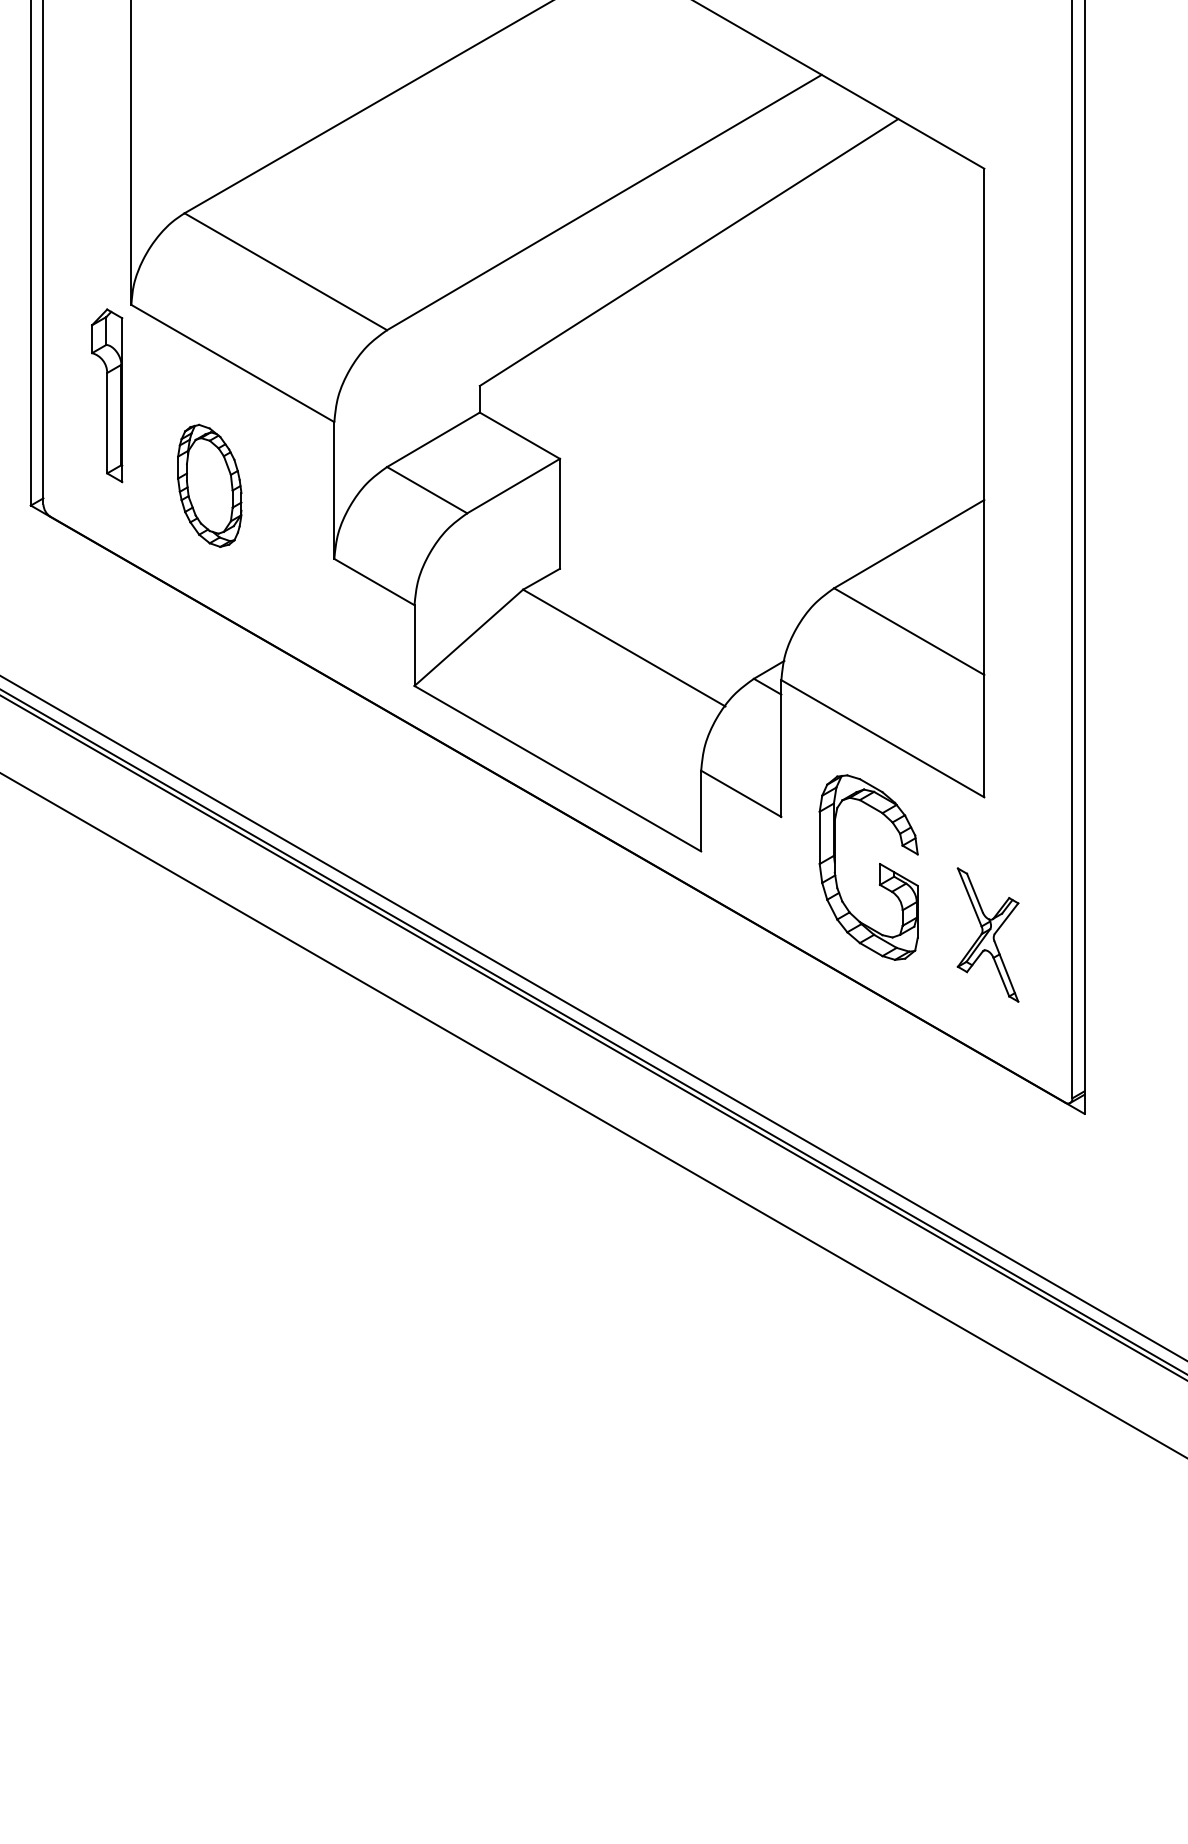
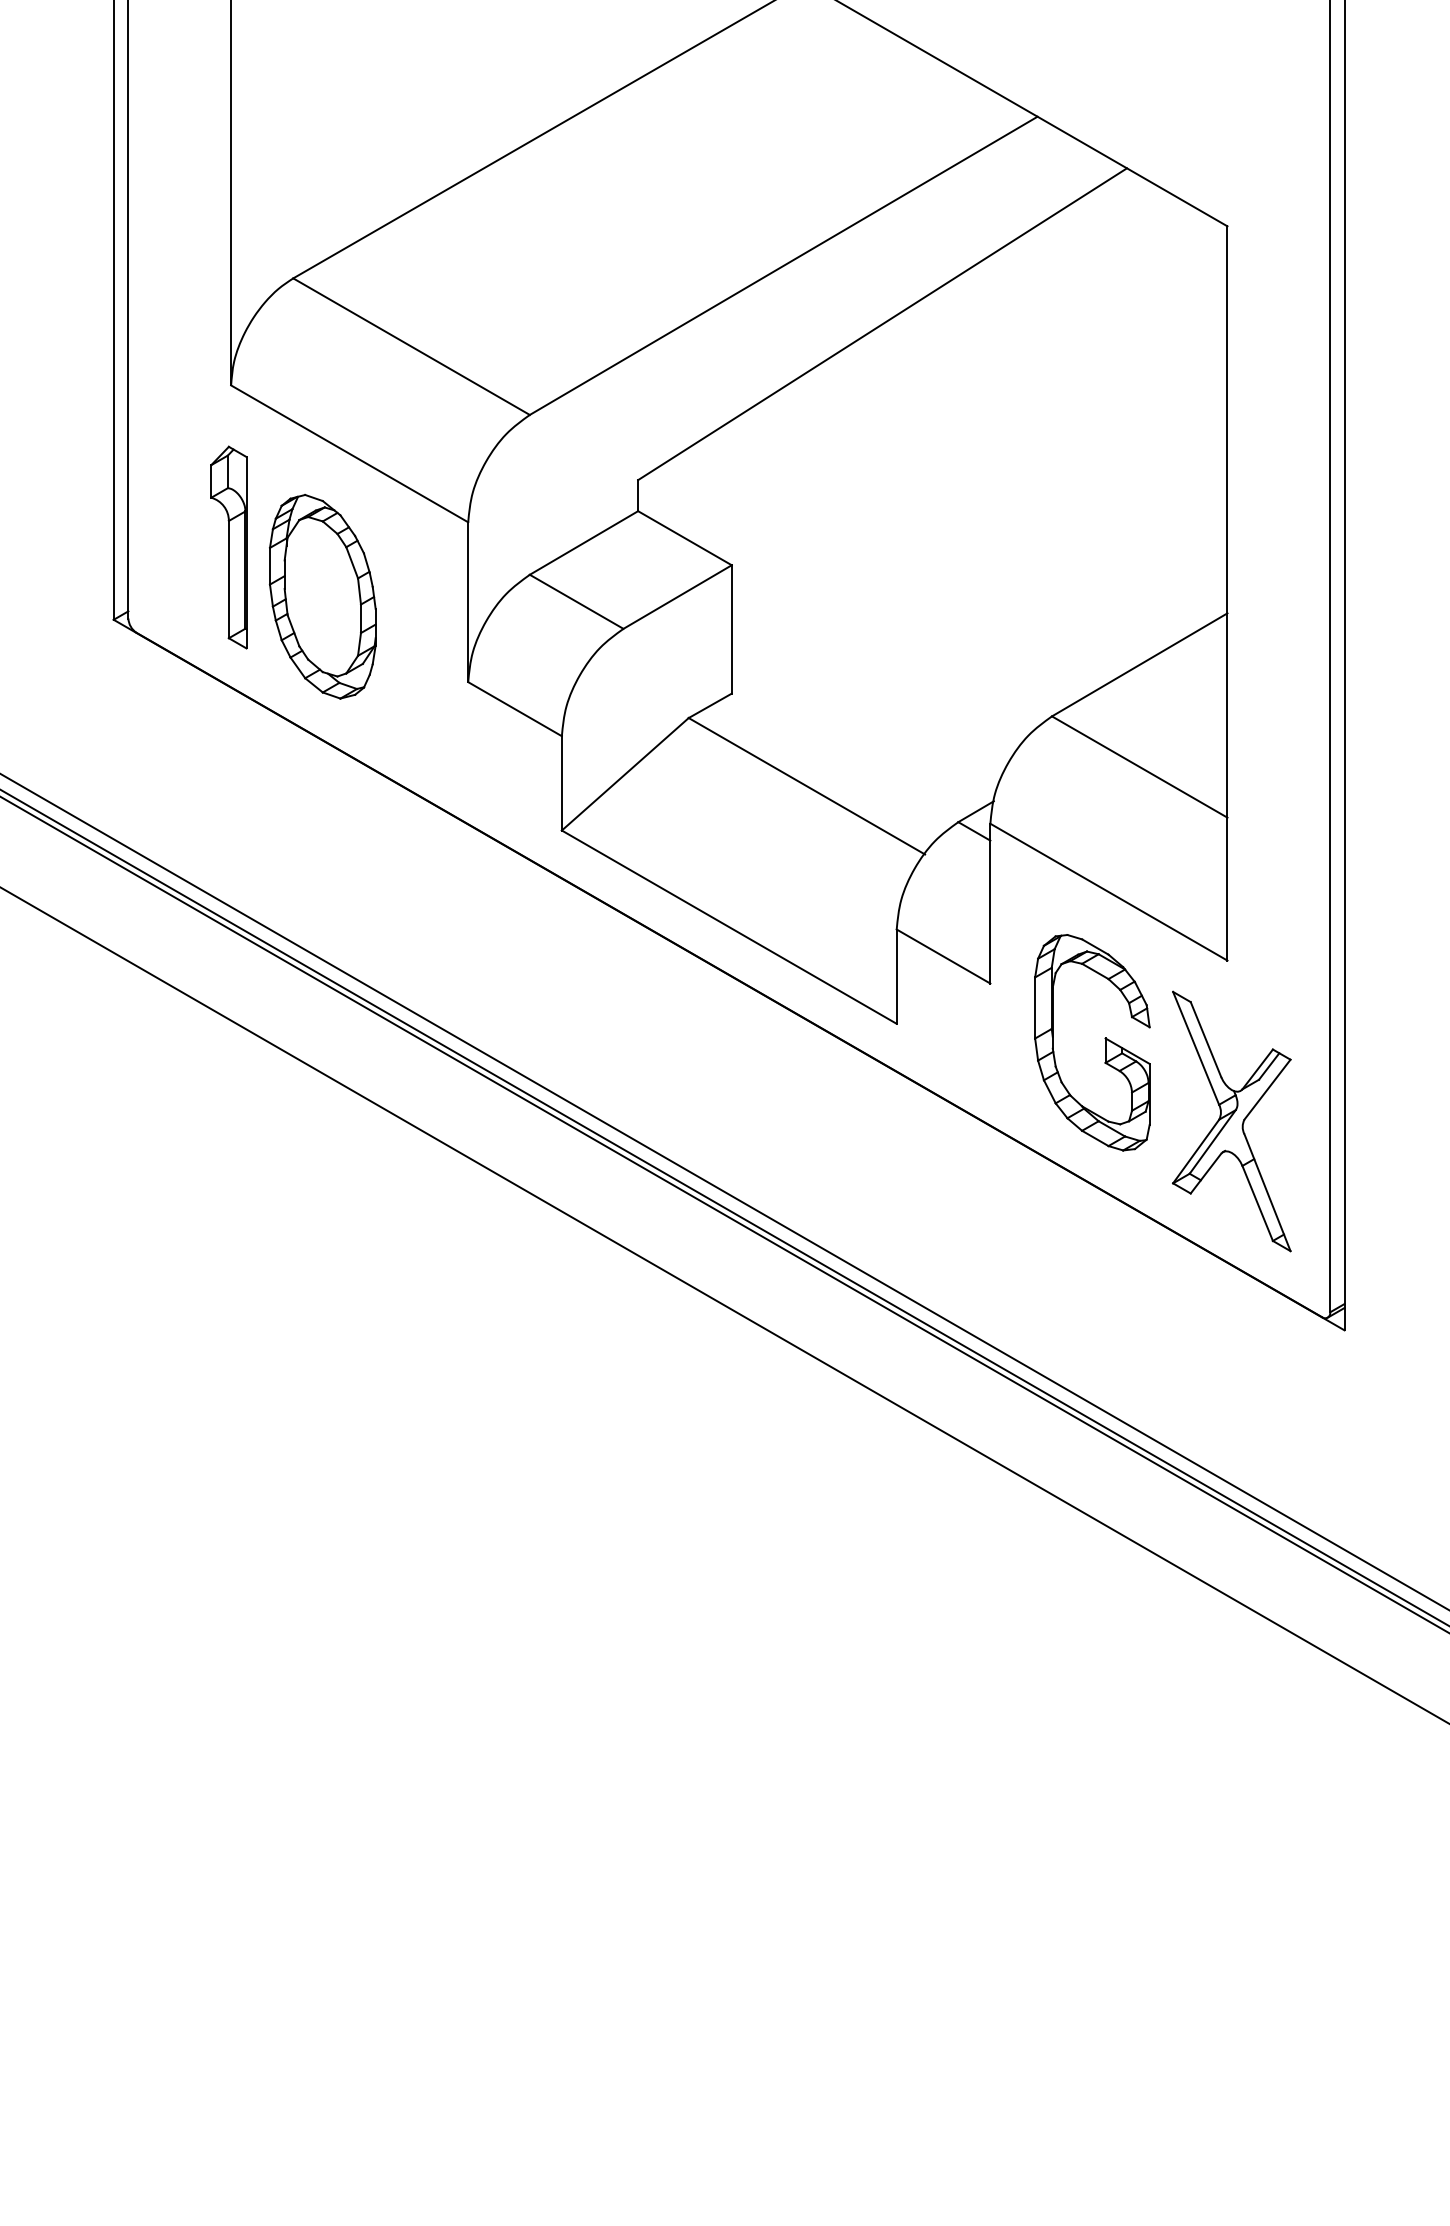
part: (106, 395) -> (228, 547), moved
part: (209, 485) -> (322, 596), size x1.43
part: (987, 935) -> (1231, 1121), size x1.67

